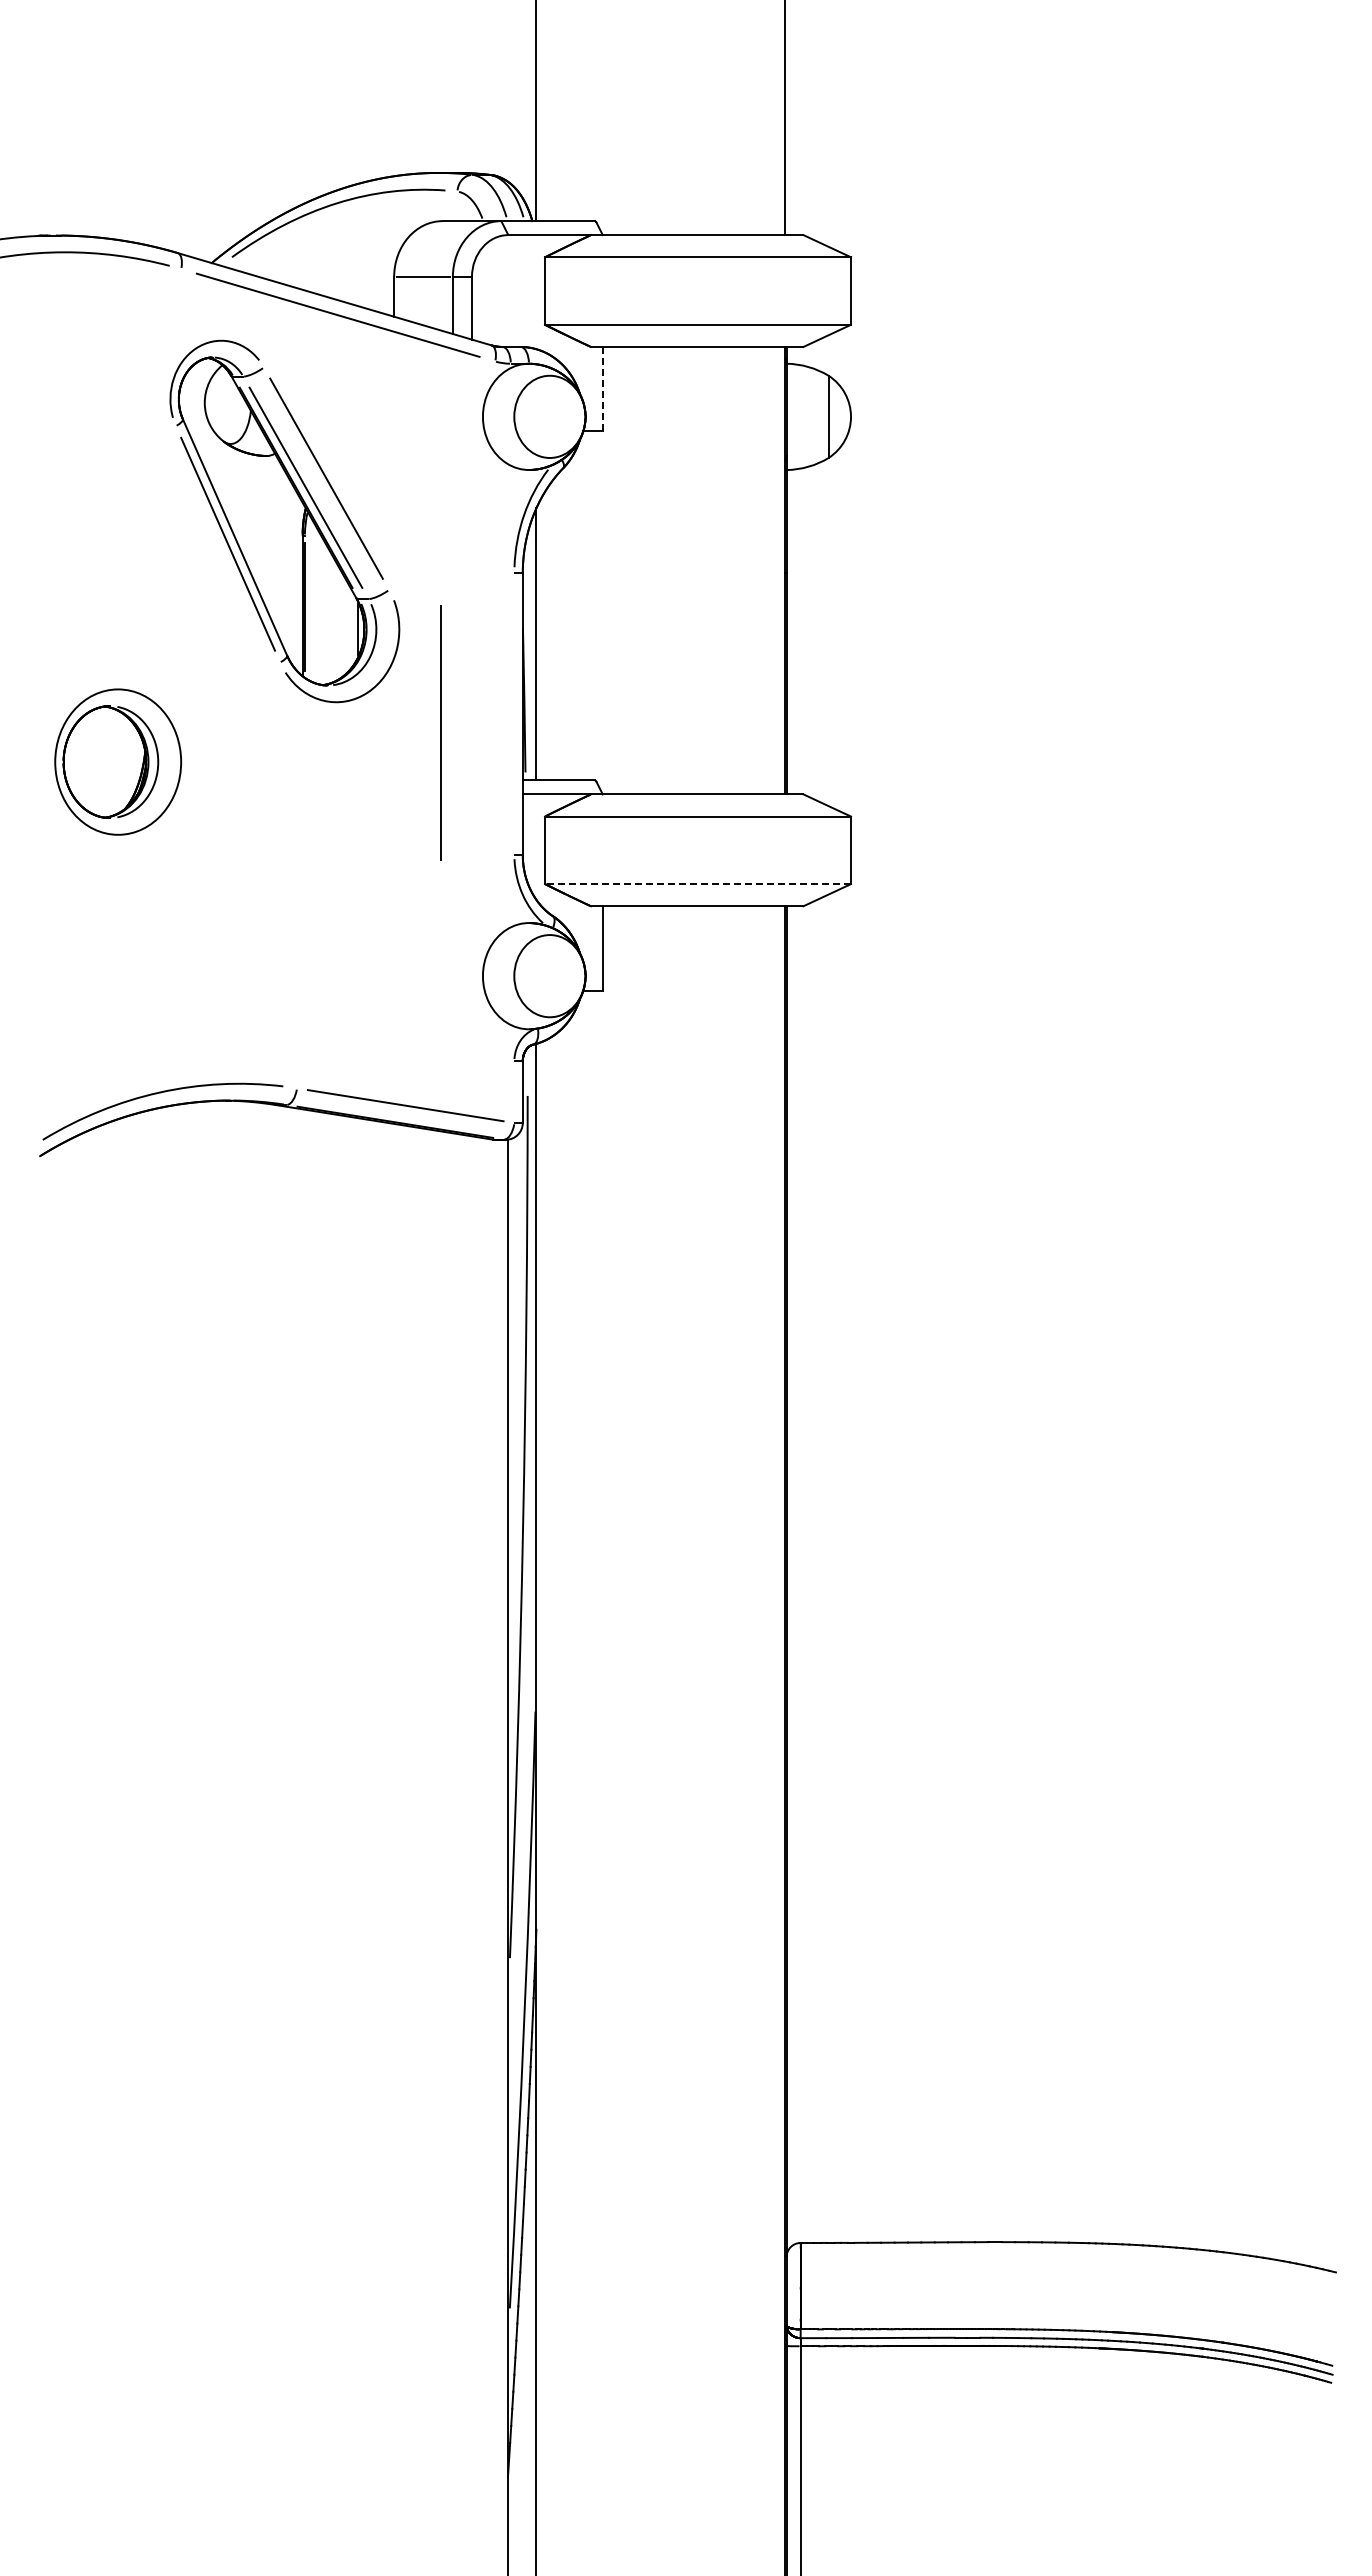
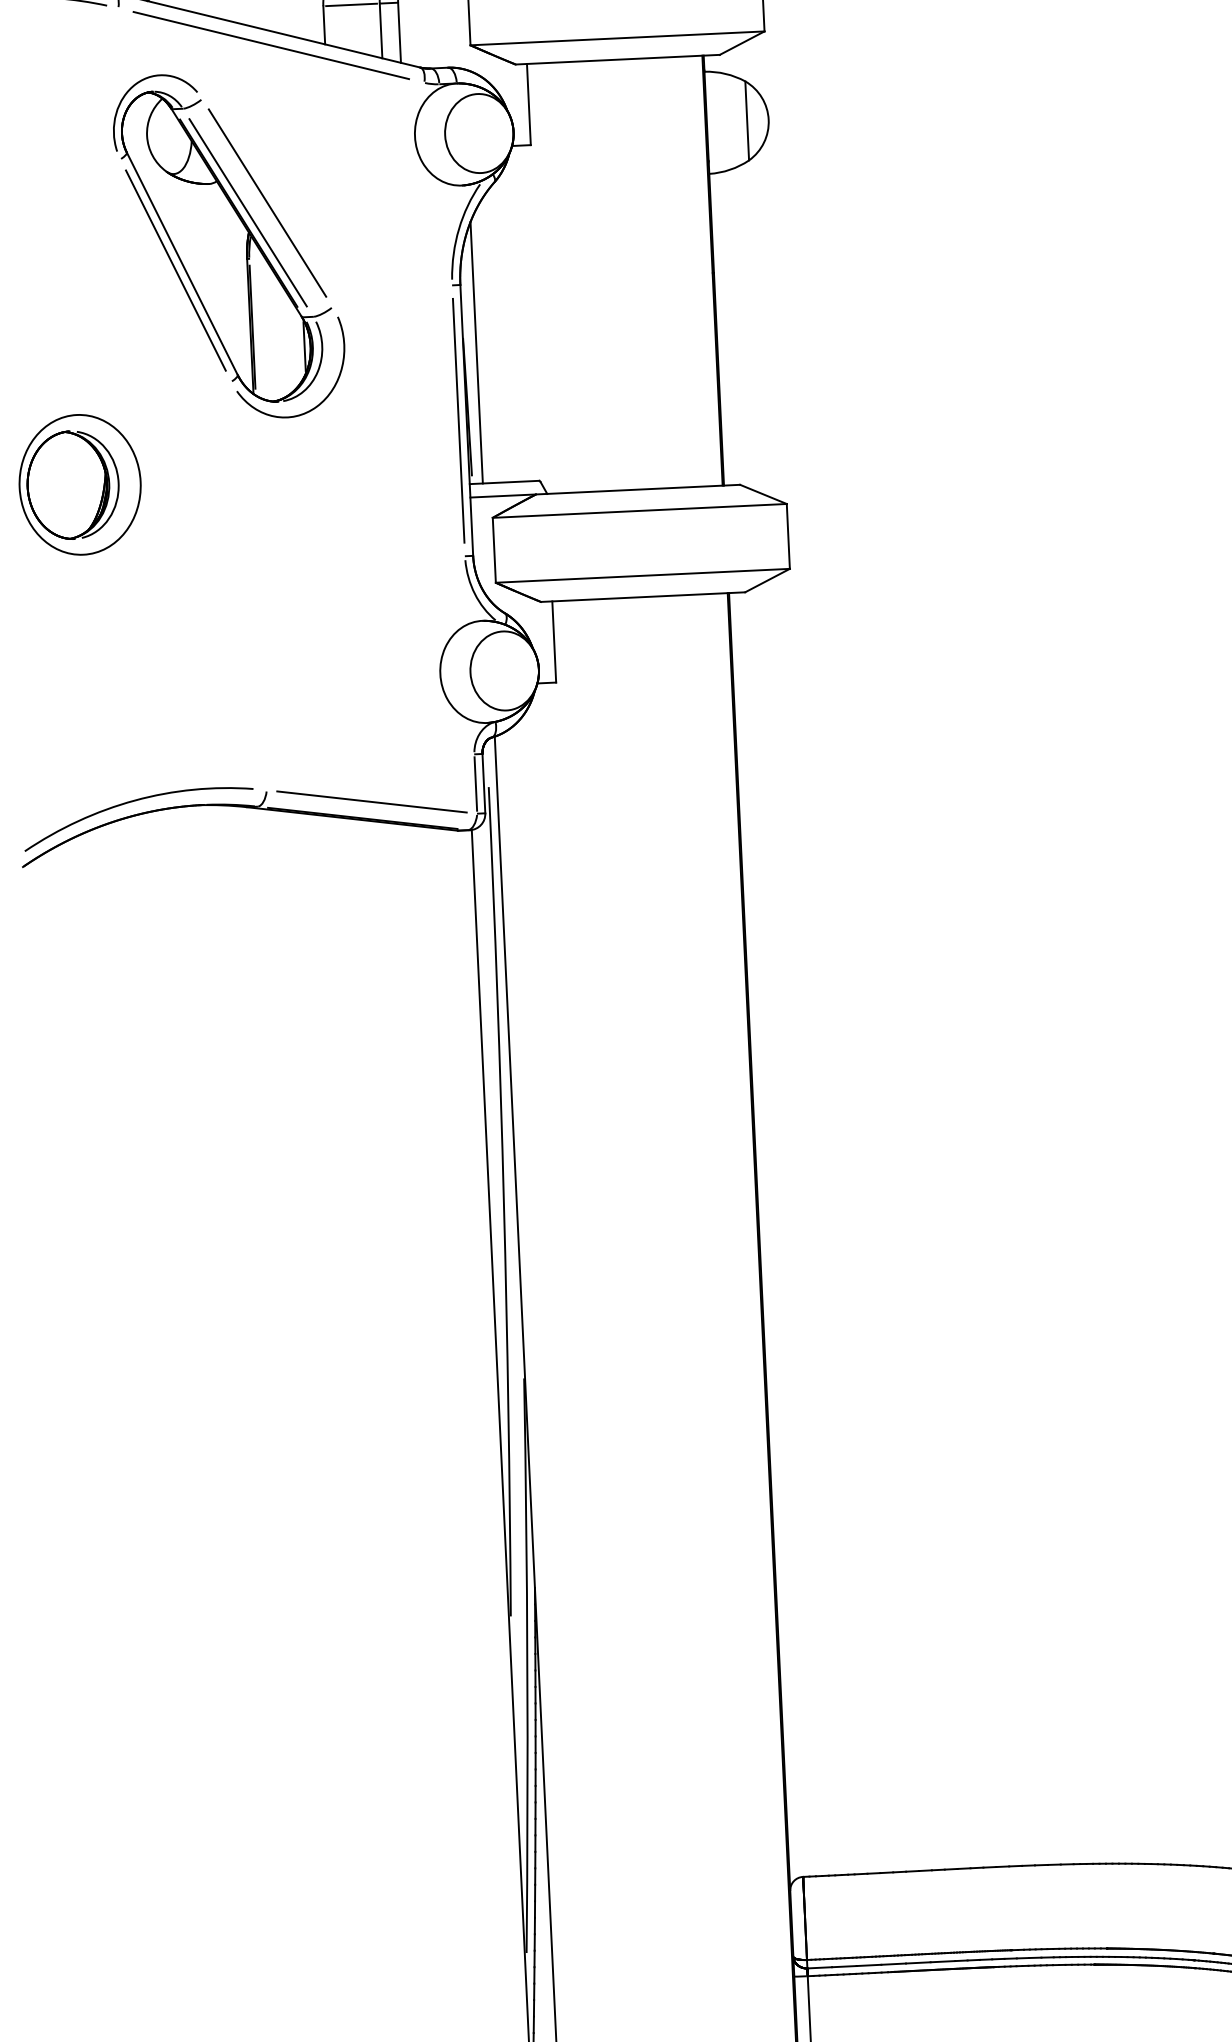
line: (602, 389) -> (528, 104), dashed -> solid
line: (440, 732) -> (457, 420), moved
line: (698, 884) -> (643, 576), dashed -> solid
line: (514, 1091) -> (475, 783), added

